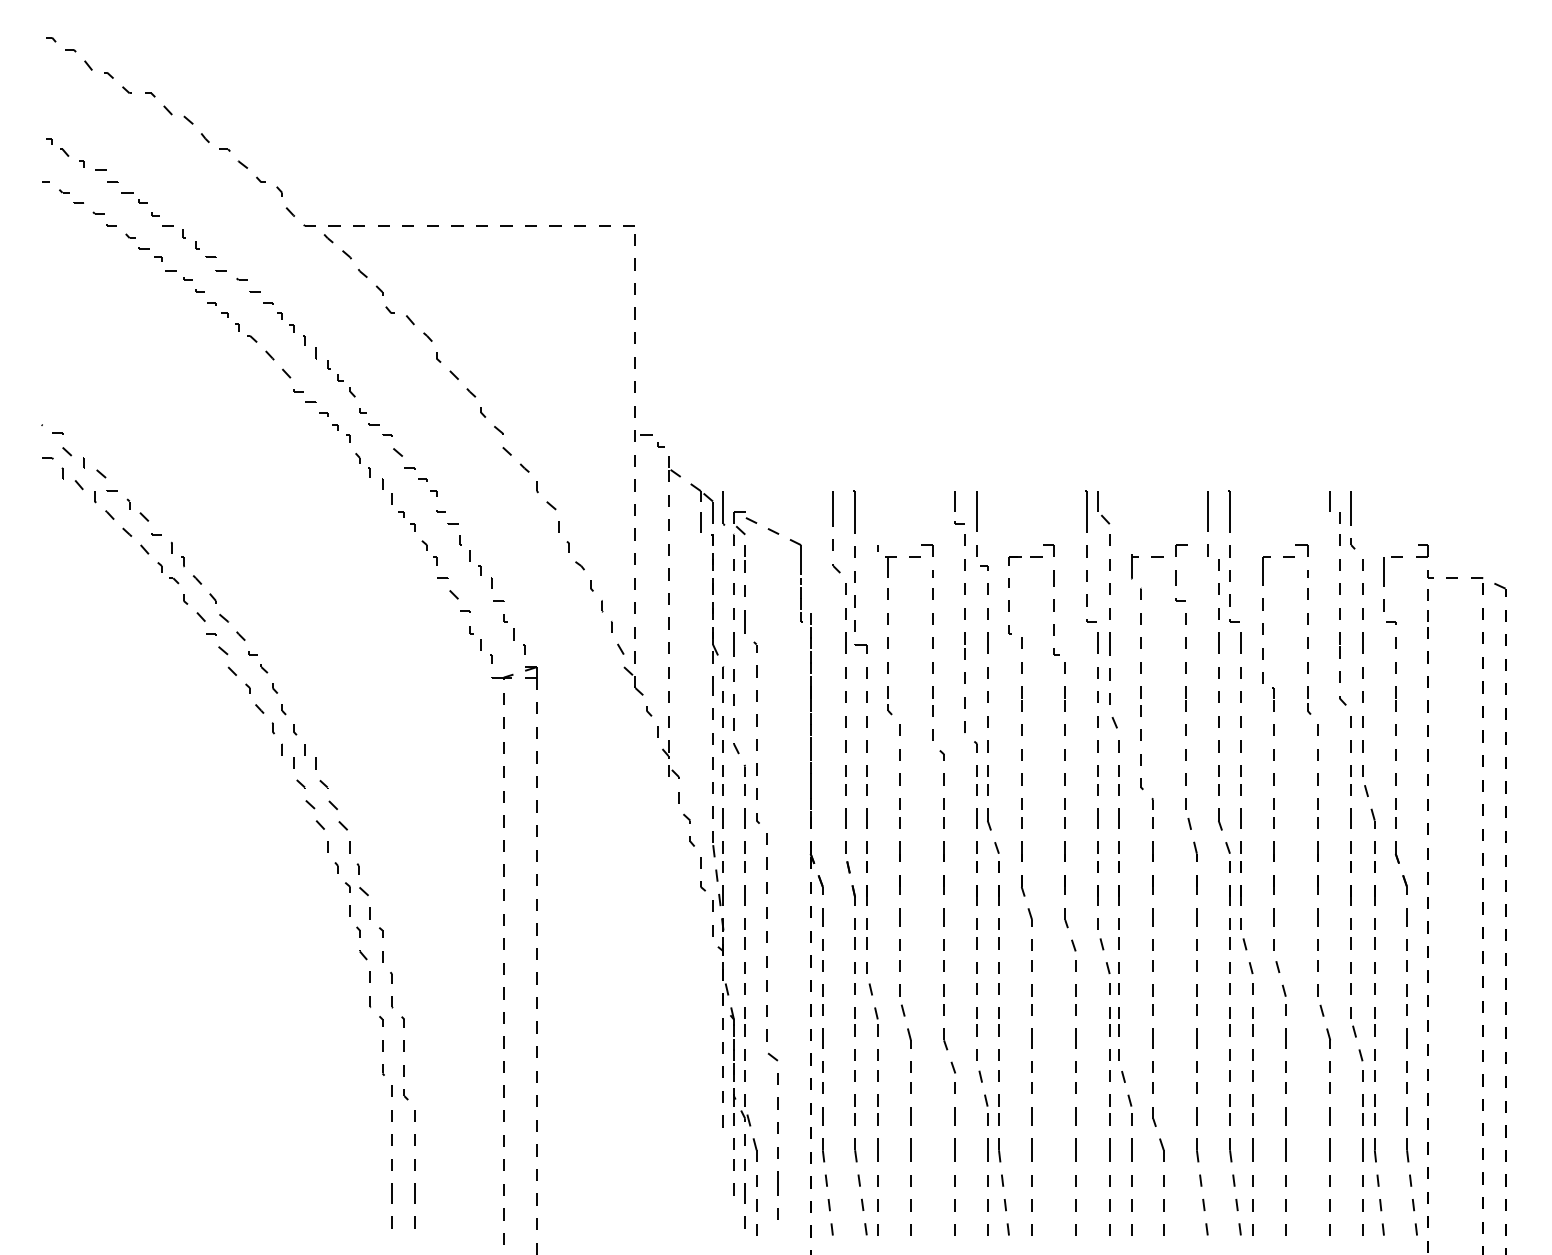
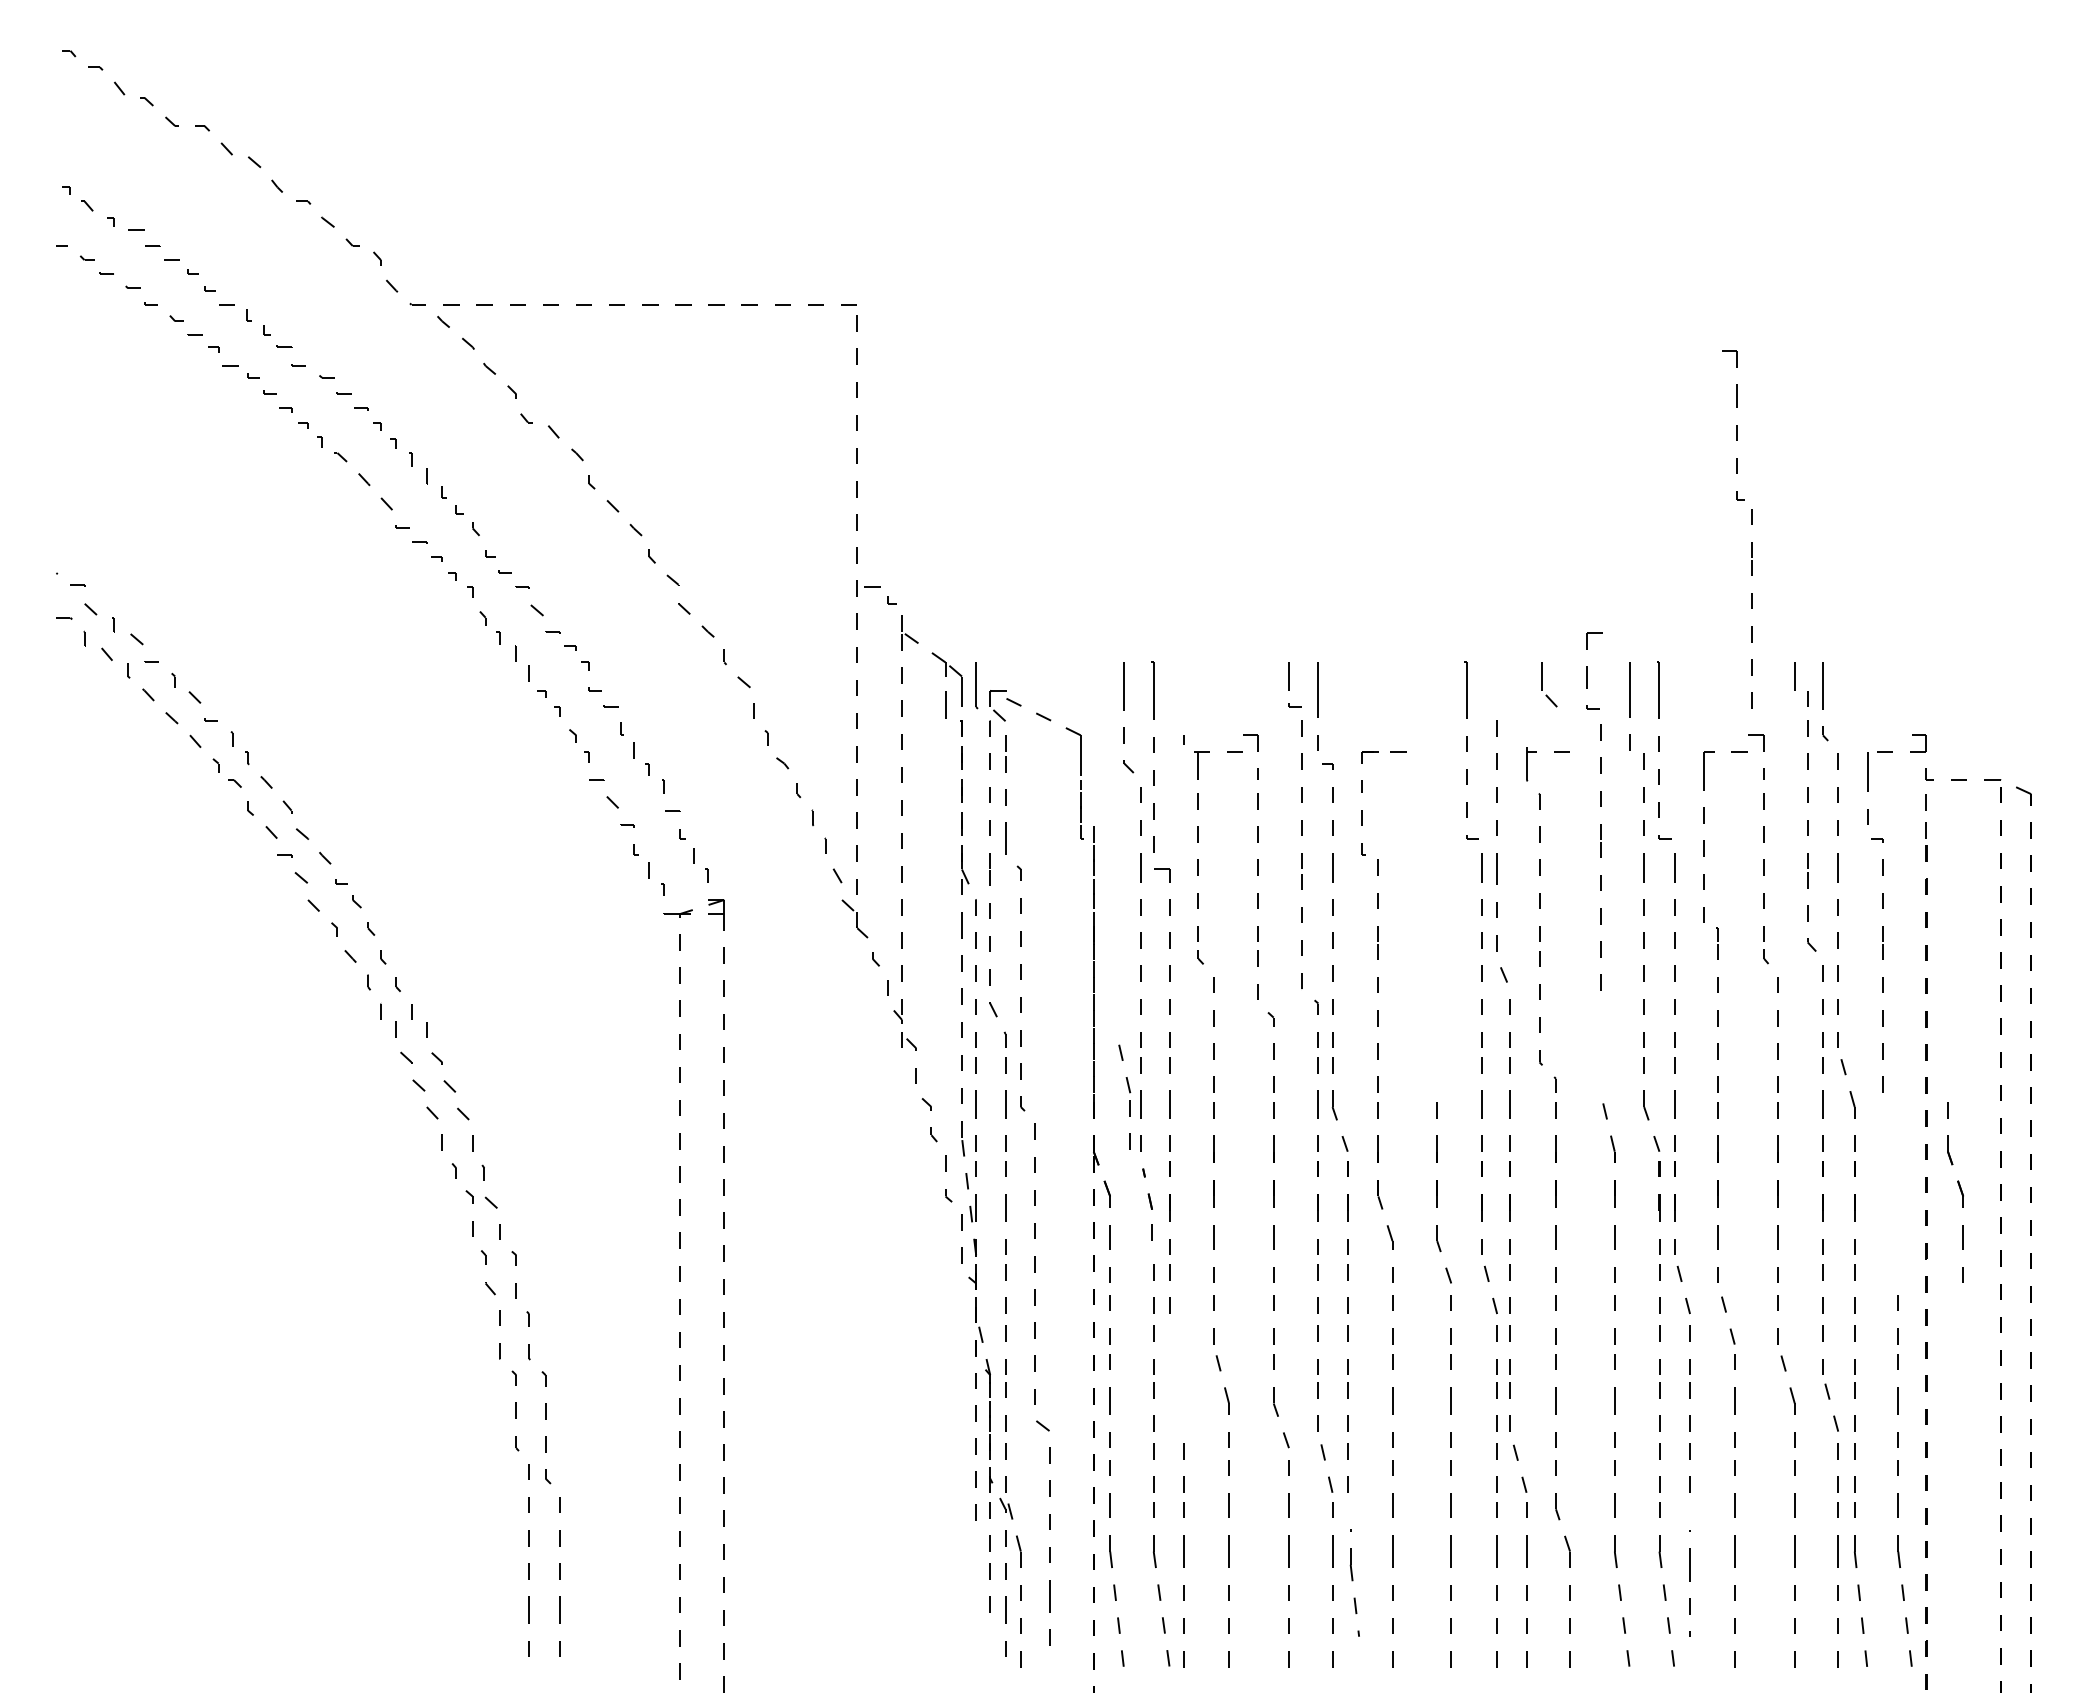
part: (1098, 507) -> (1542, 684), moved
part: (1064, 673) -> (1751, 524), moved
part: (1186, 673) -> (1600, 806), moved
part: (1401, 883) -> (1955, 1192), moved
part: (851, 895) -> (1148, 1207), size x0.7
part: (873, 1021) -> (1124, 1096), moved
part: (1003, 1174) -> (1354, 1584), size x0.6
part: (1252, 1174) -> (1689, 1584), size x0.6

